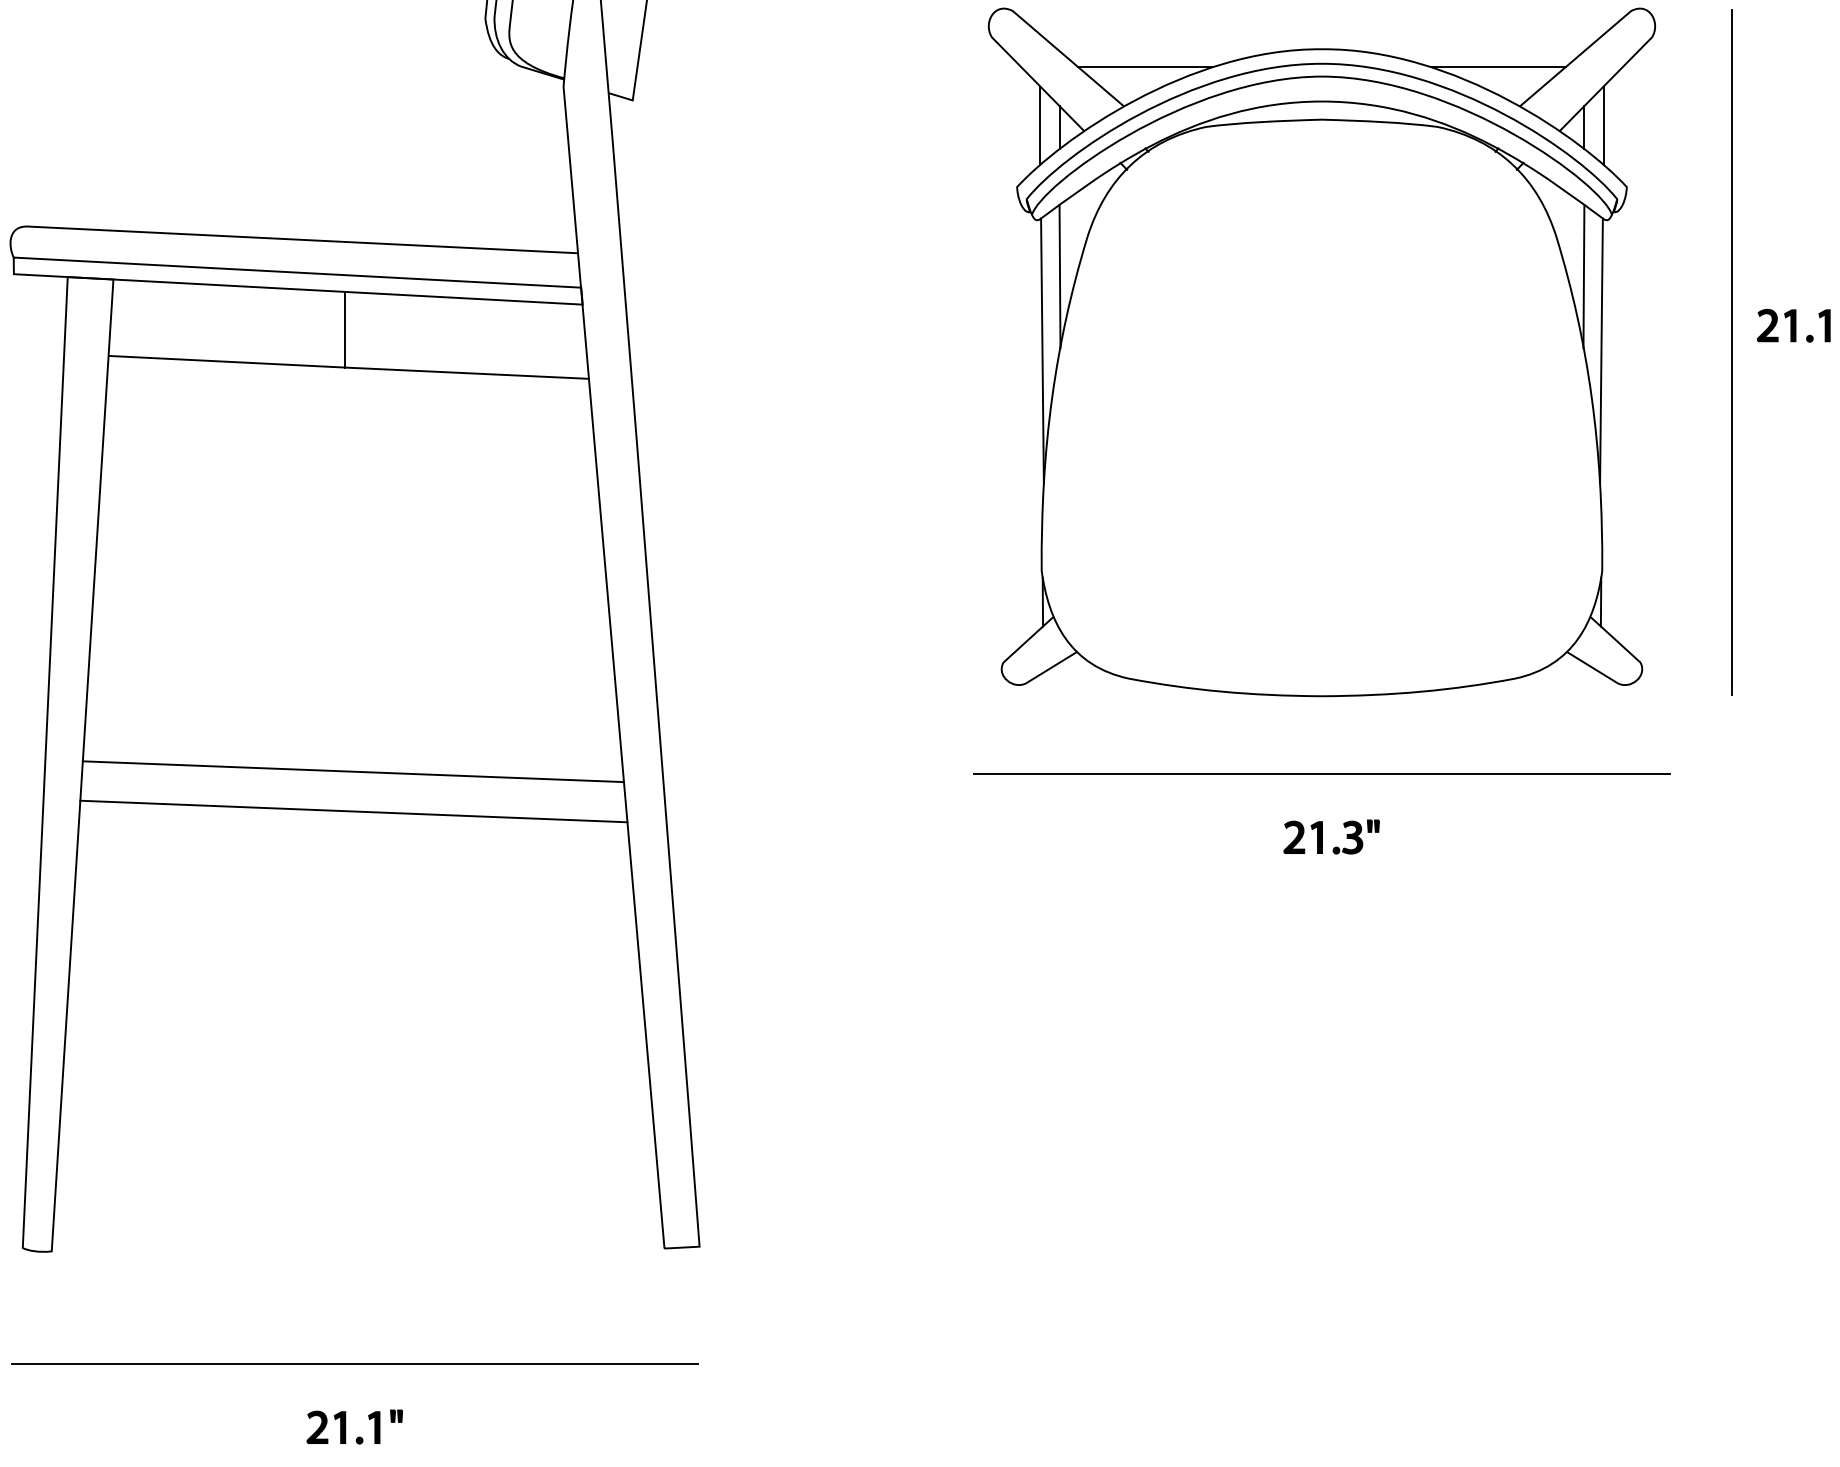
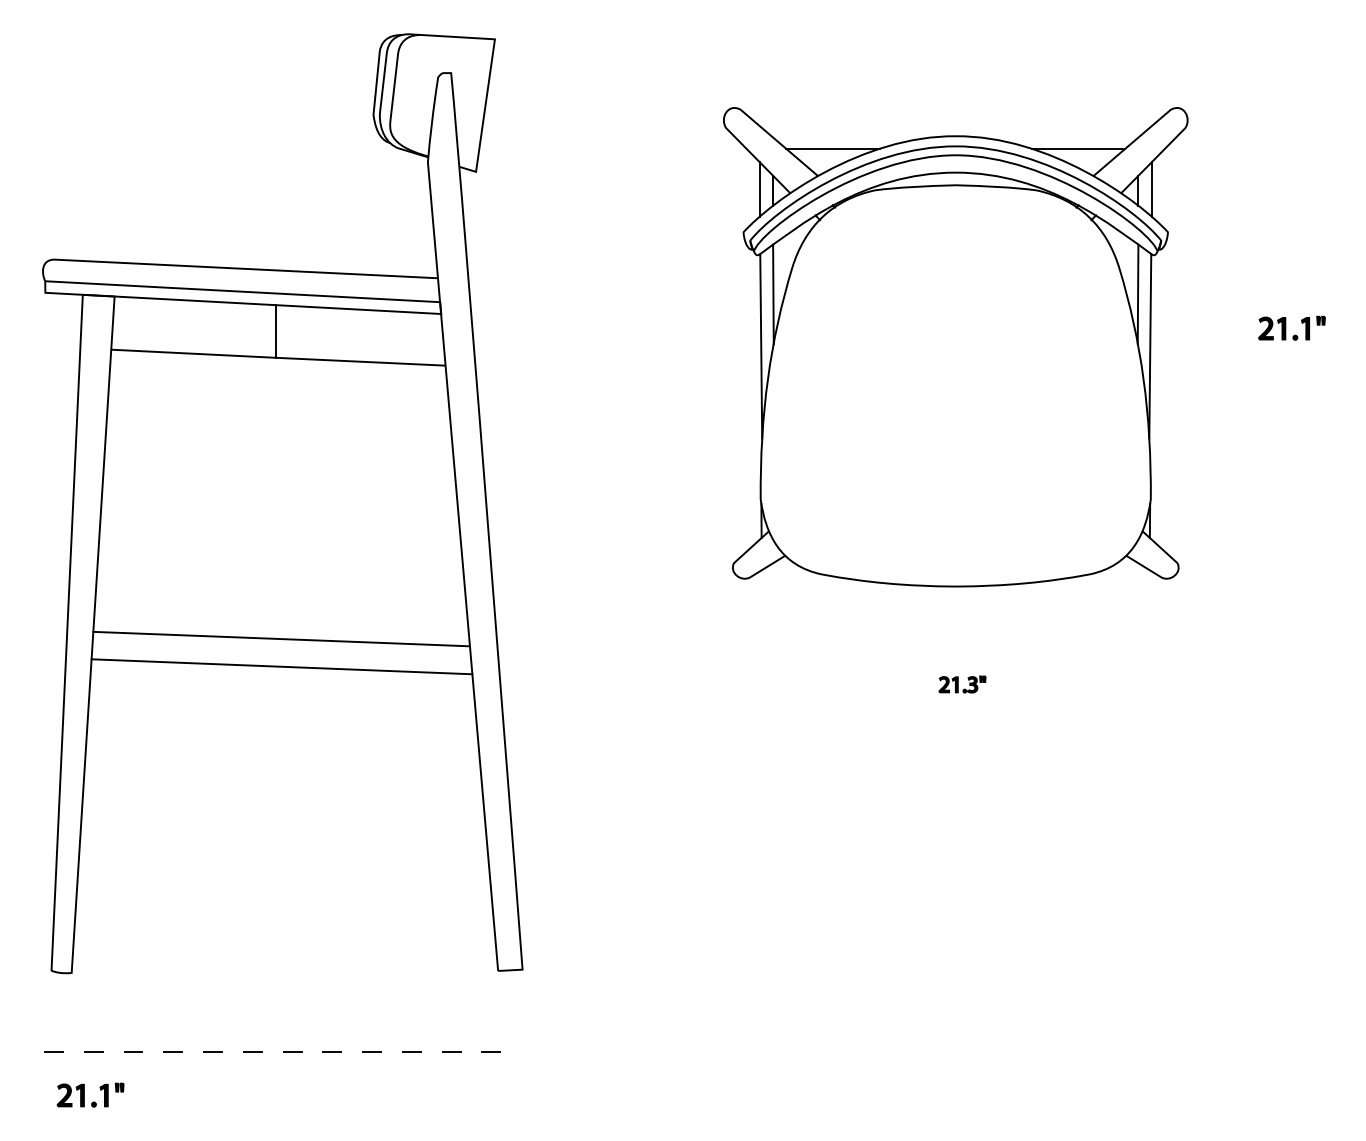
line: (1731, 351) -> (1240, 346), removed
line: (1321, 773) -> (955, 640), removed
part: (1331, 836) -> (962, 684), size x0.7
line: (354, 1364) -> (282, 1051), solid -> dashed
part: (354, 1426) -> (90, 1094), moved

